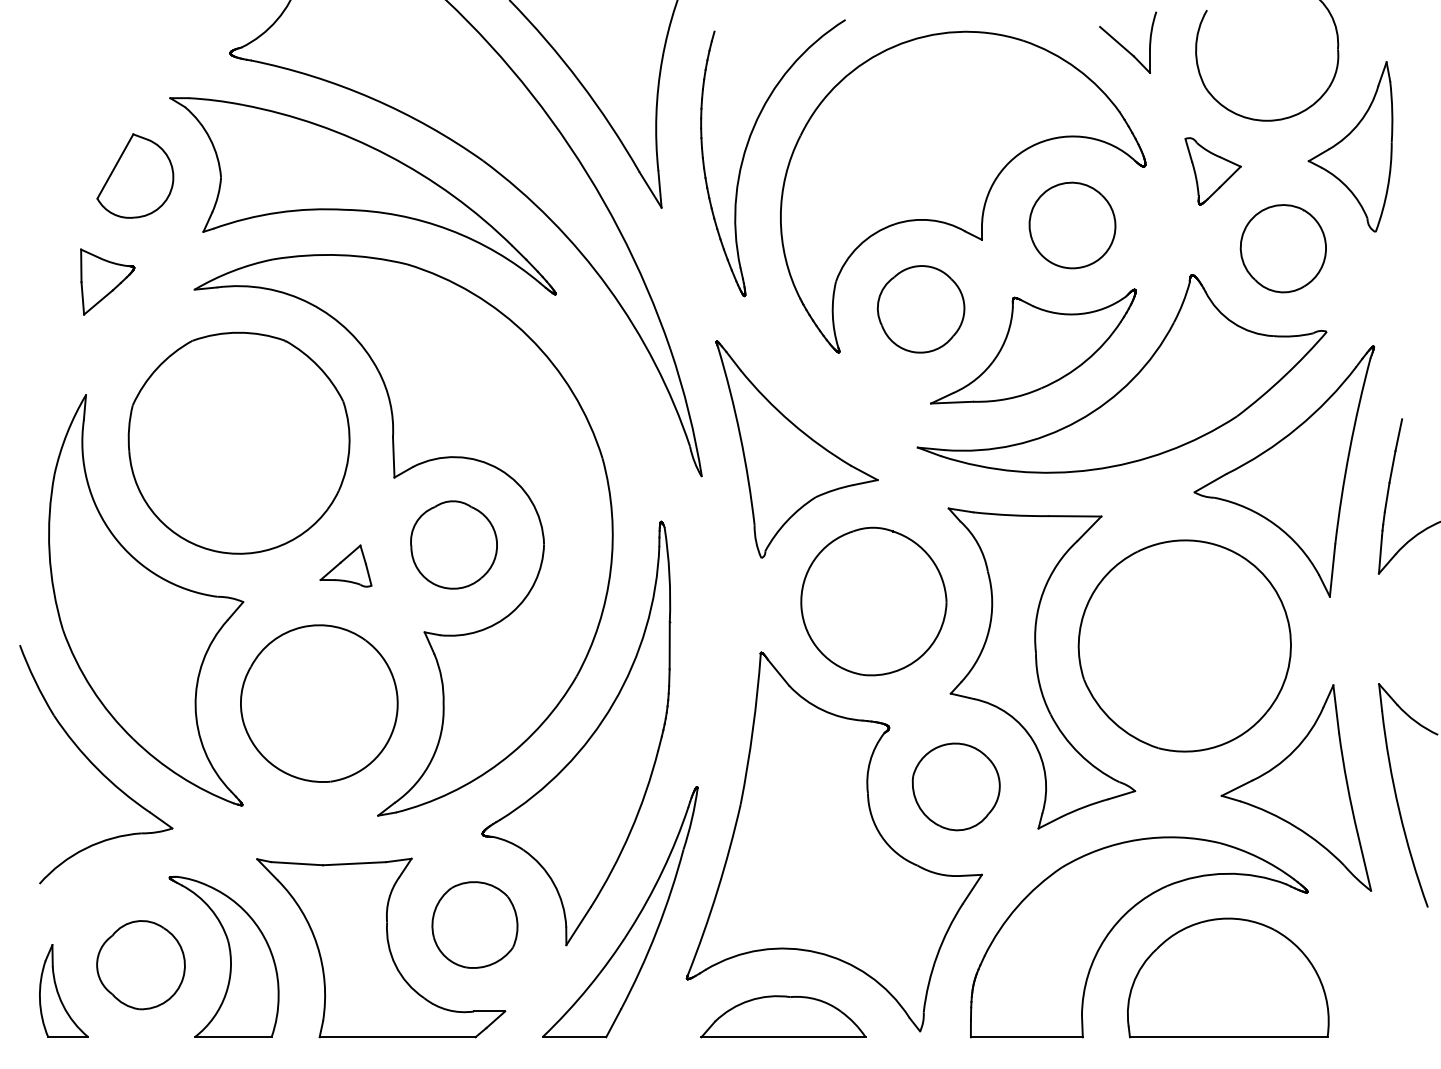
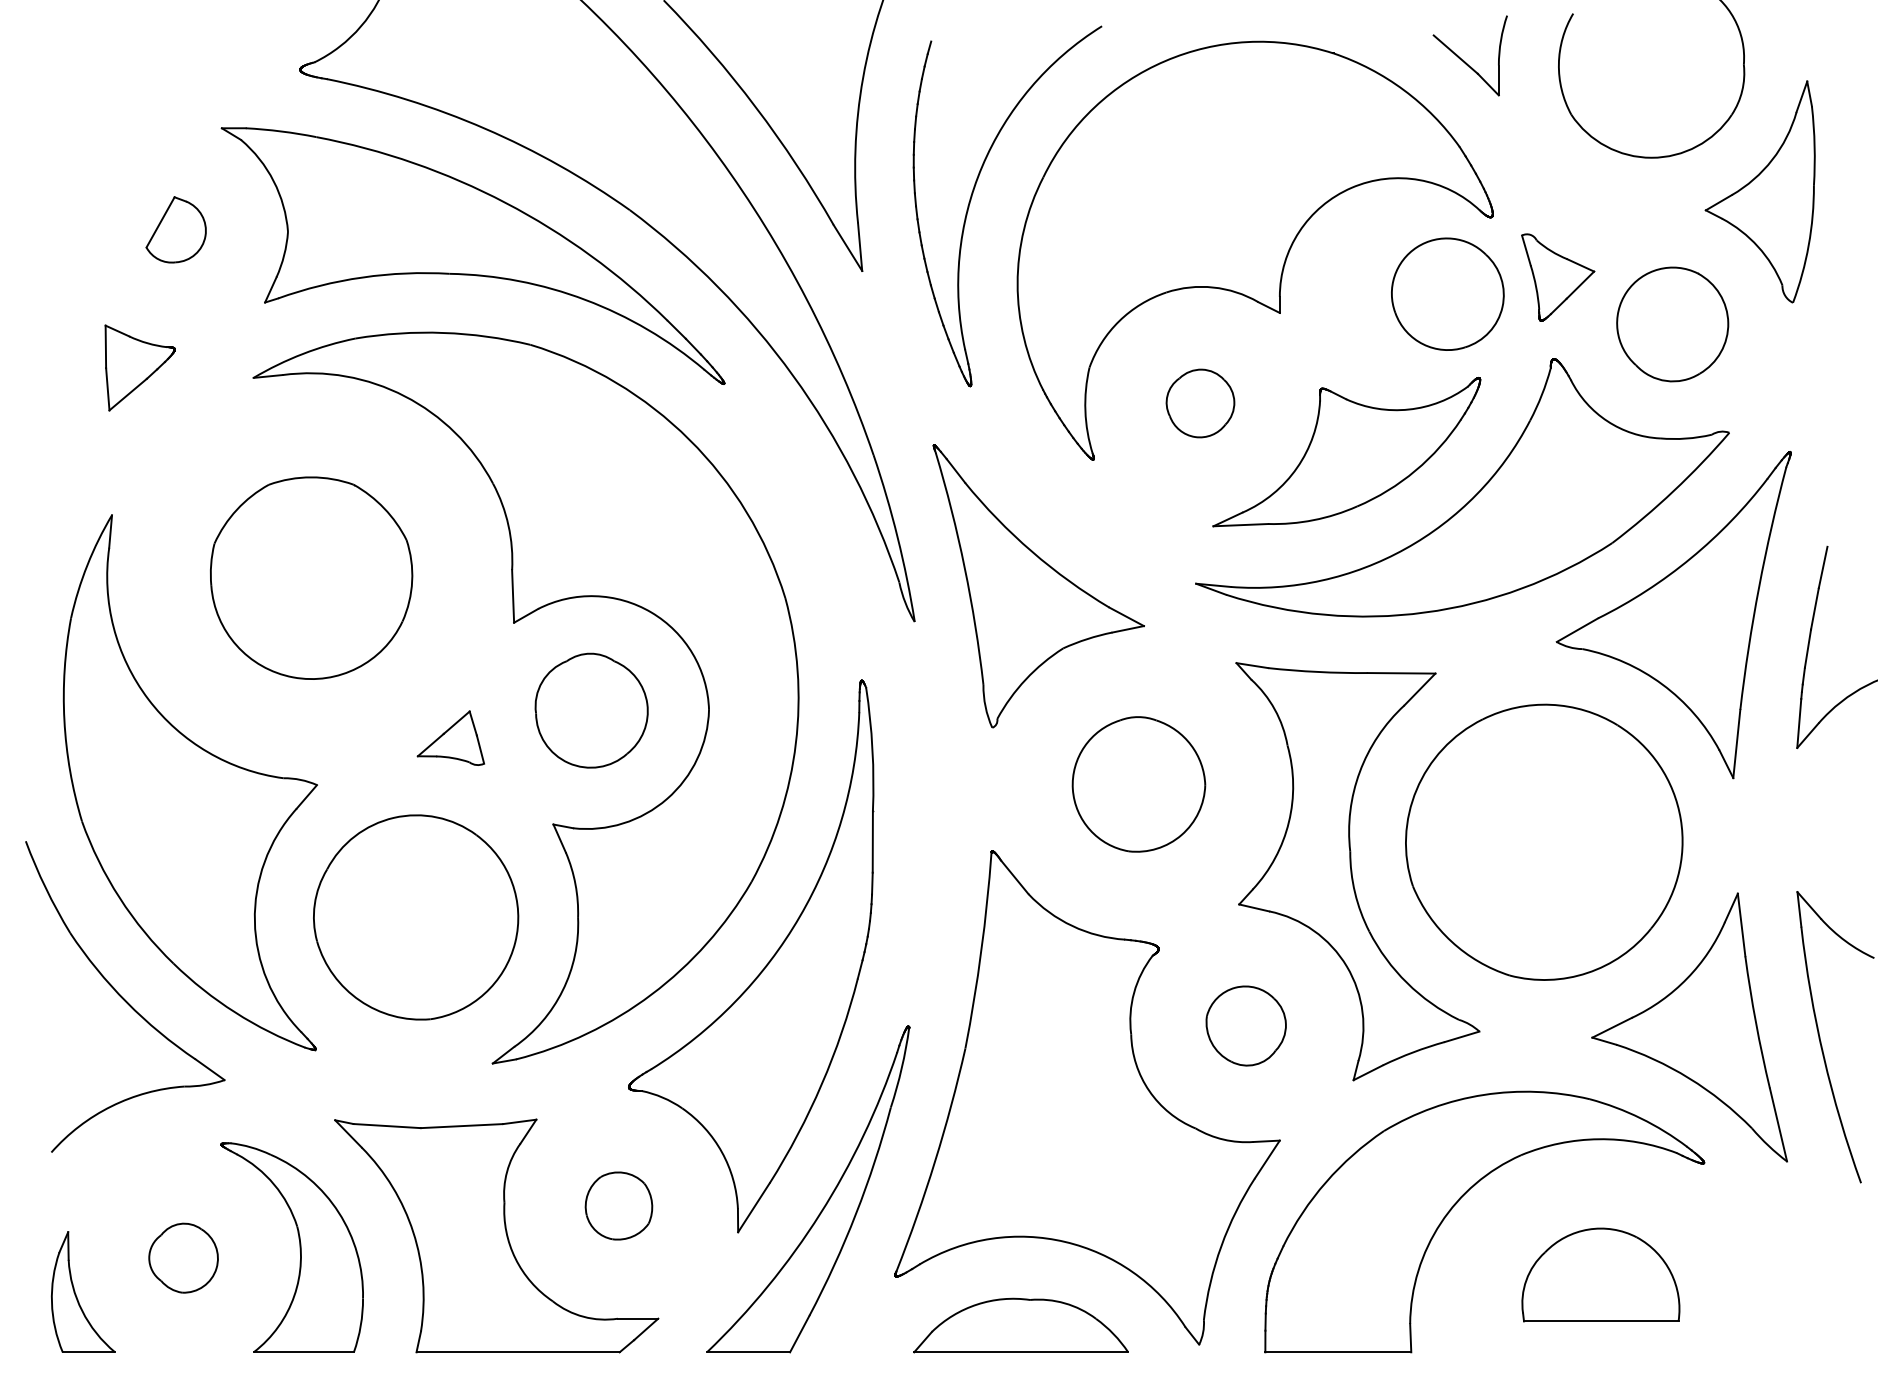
part: (1213, 171) -> (1558, 277), moved
part: (134, 175) -> (175, 229), size x0.6
part: (1072, 224) -> (1447, 293), moved
part: (921, 309) -> (1200, 403), size x0.6
part: (239, 443) -> (311, 578), size x0.7
part: (873, 601) -> (1138, 784), size x0.7
part: (955, 786) -> (1245, 1025), size x0.7
part: (474, 924) -> (618, 1205), size x0.6
part: (140, 964) -> (183, 1257), size x0.6
part: (1228, 977) -> (1600, 1274), size x0.6

